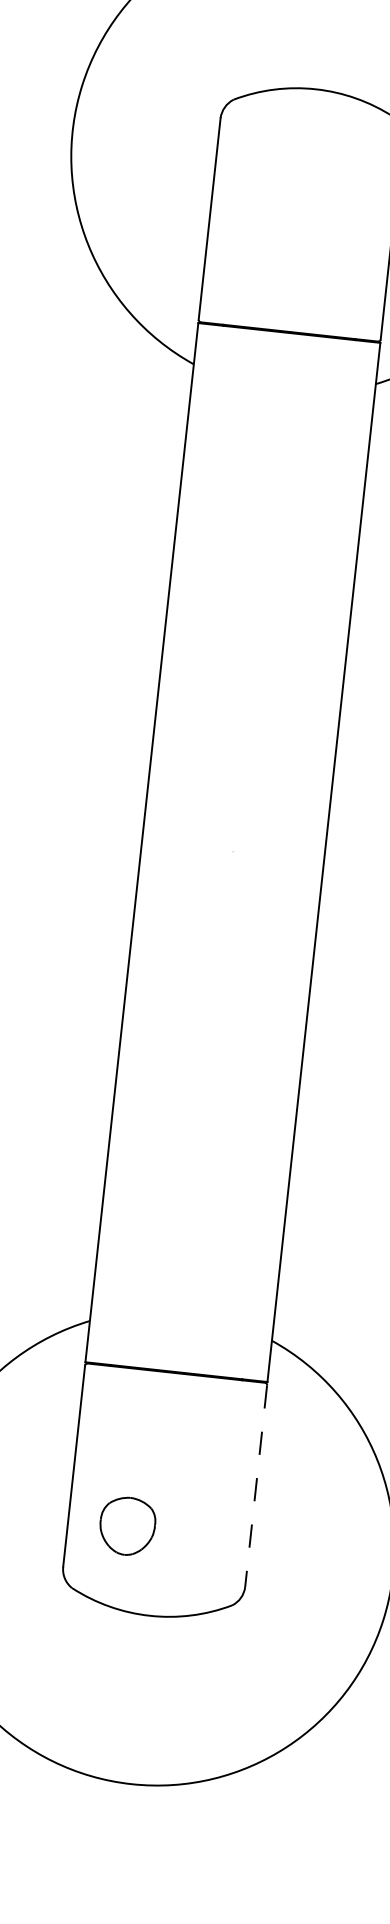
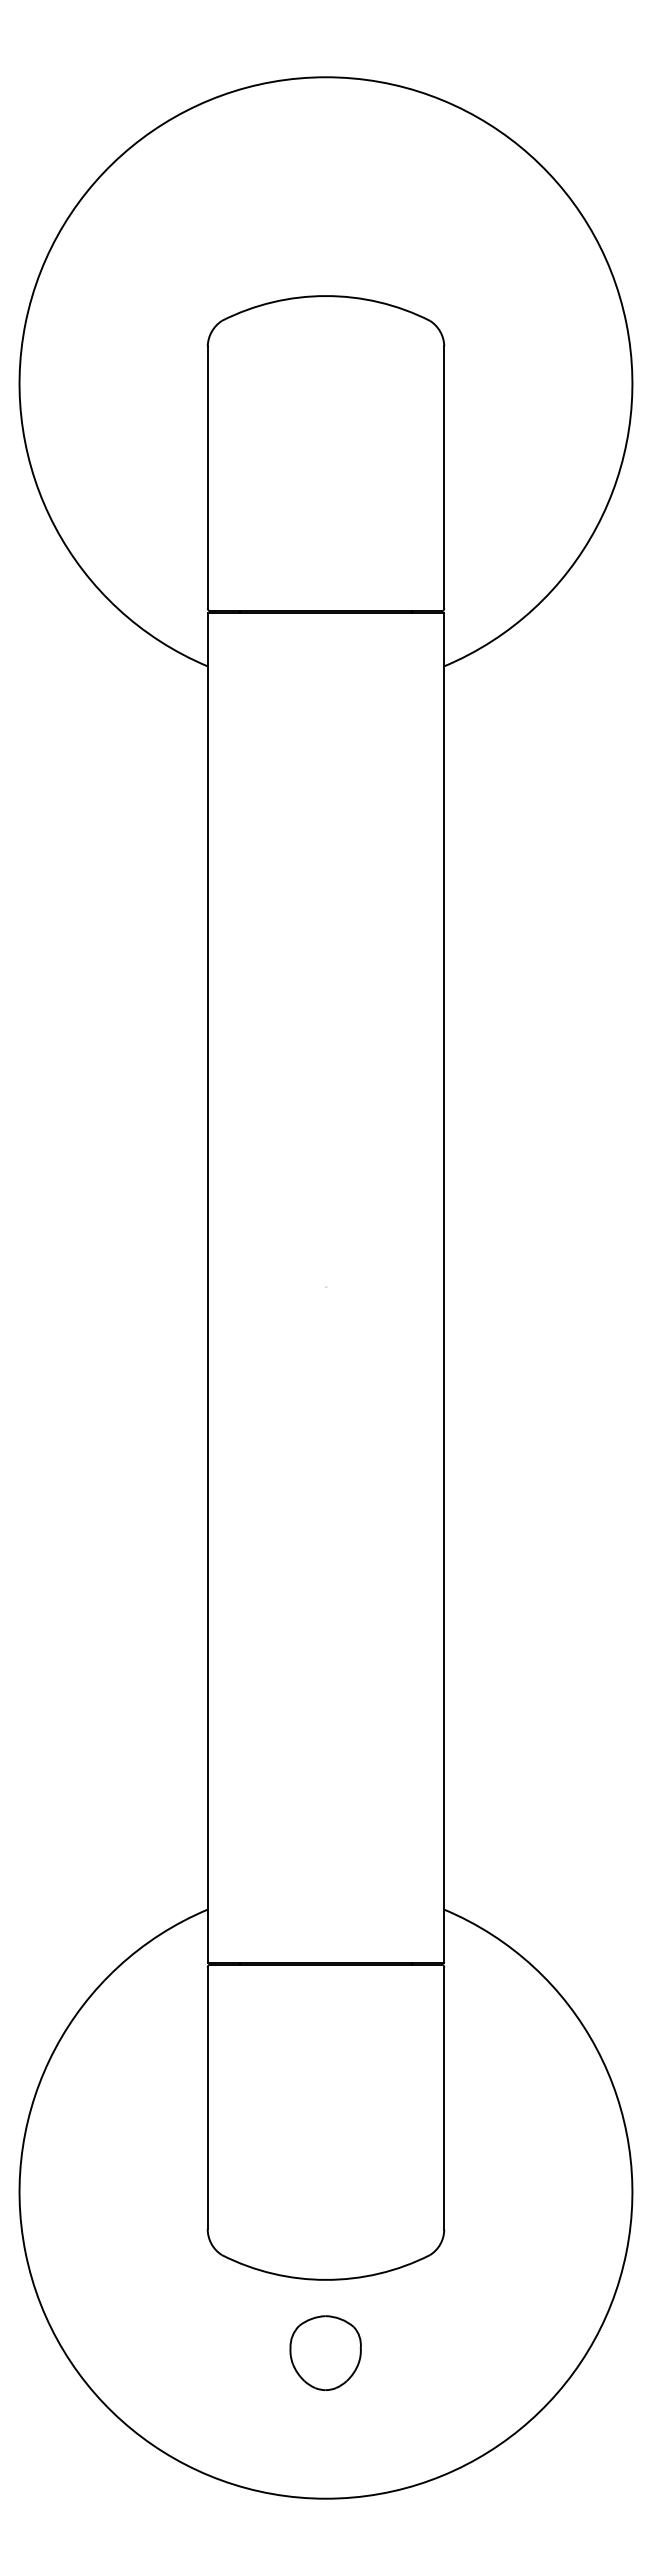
line: (256, 1486) -> (444, 2099), dashed -> solid
part: (127, 1525) -> (325, 2352), moved

